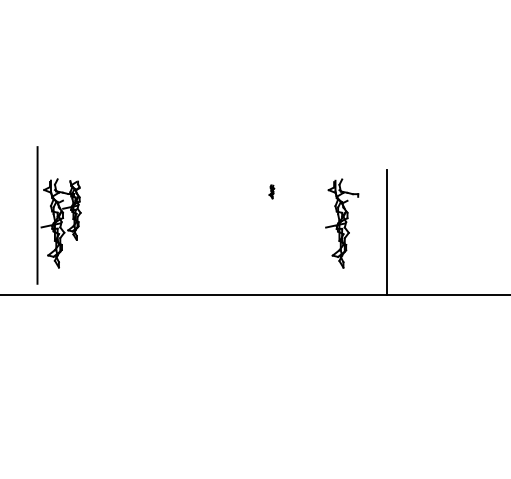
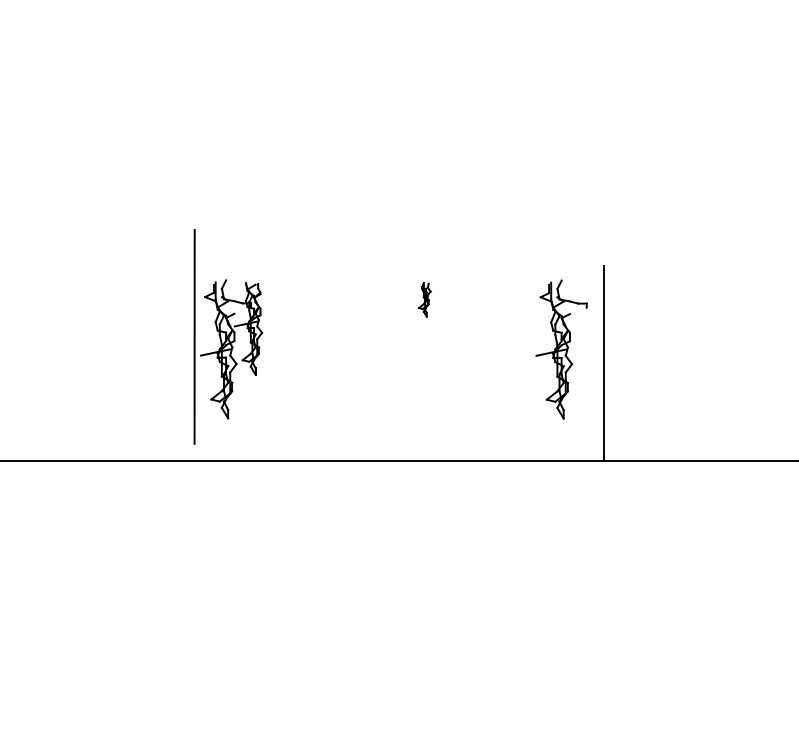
part: (271, 191) -> (424, 299), size x1.67
part: (58, 215) -> (227, 336), moved
part: (342, 223) -> (562, 349), moved

